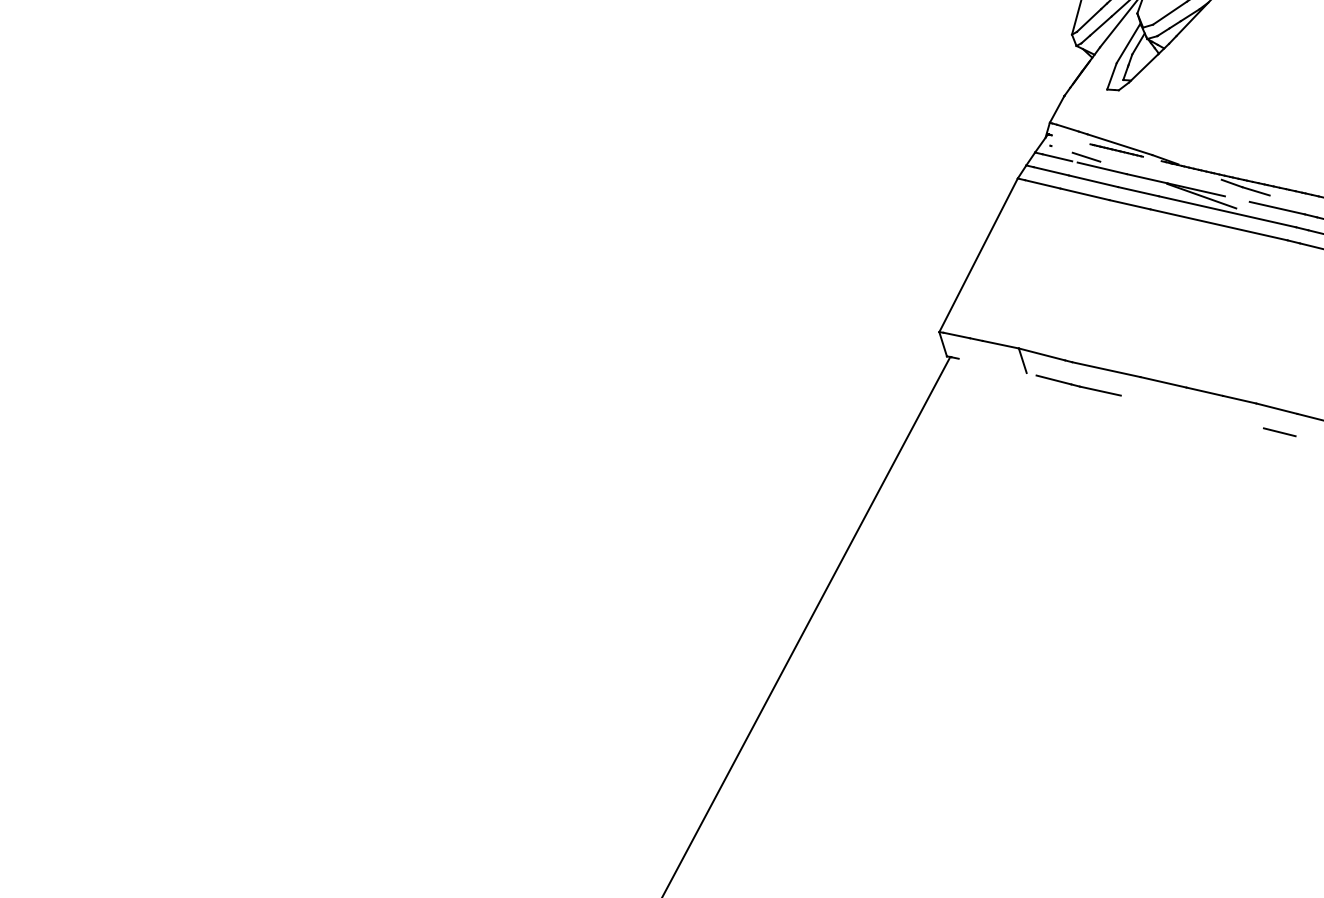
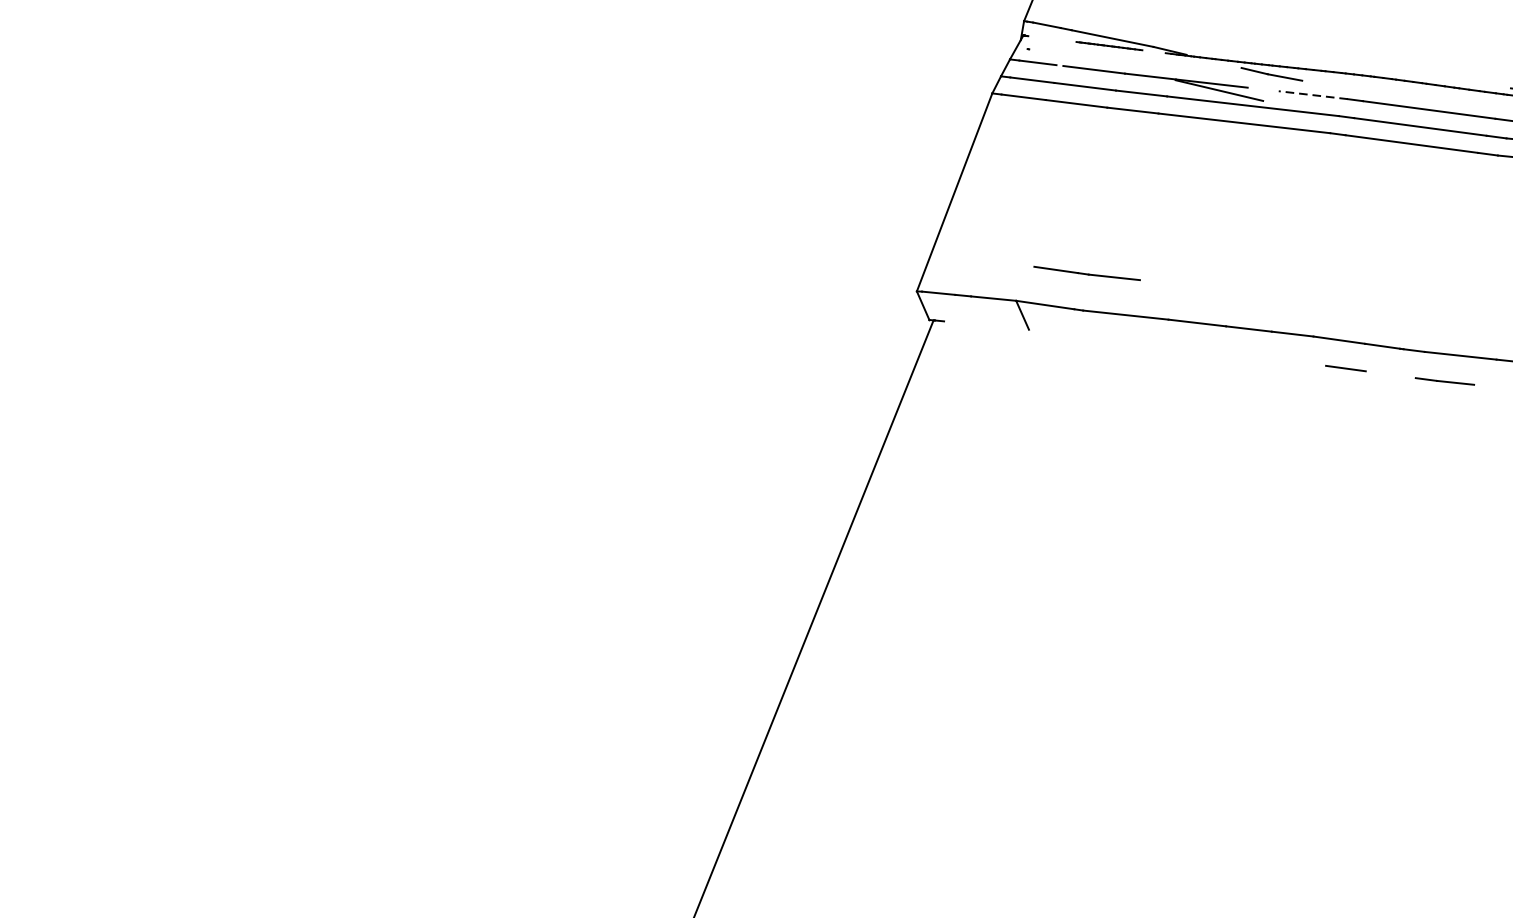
line: (1086, 156) -> (1073, 57), removed
line: (1276, 208) -> (1312, 95), solid -> dashed
line: (1078, 385) -> (1086, 273), moved

